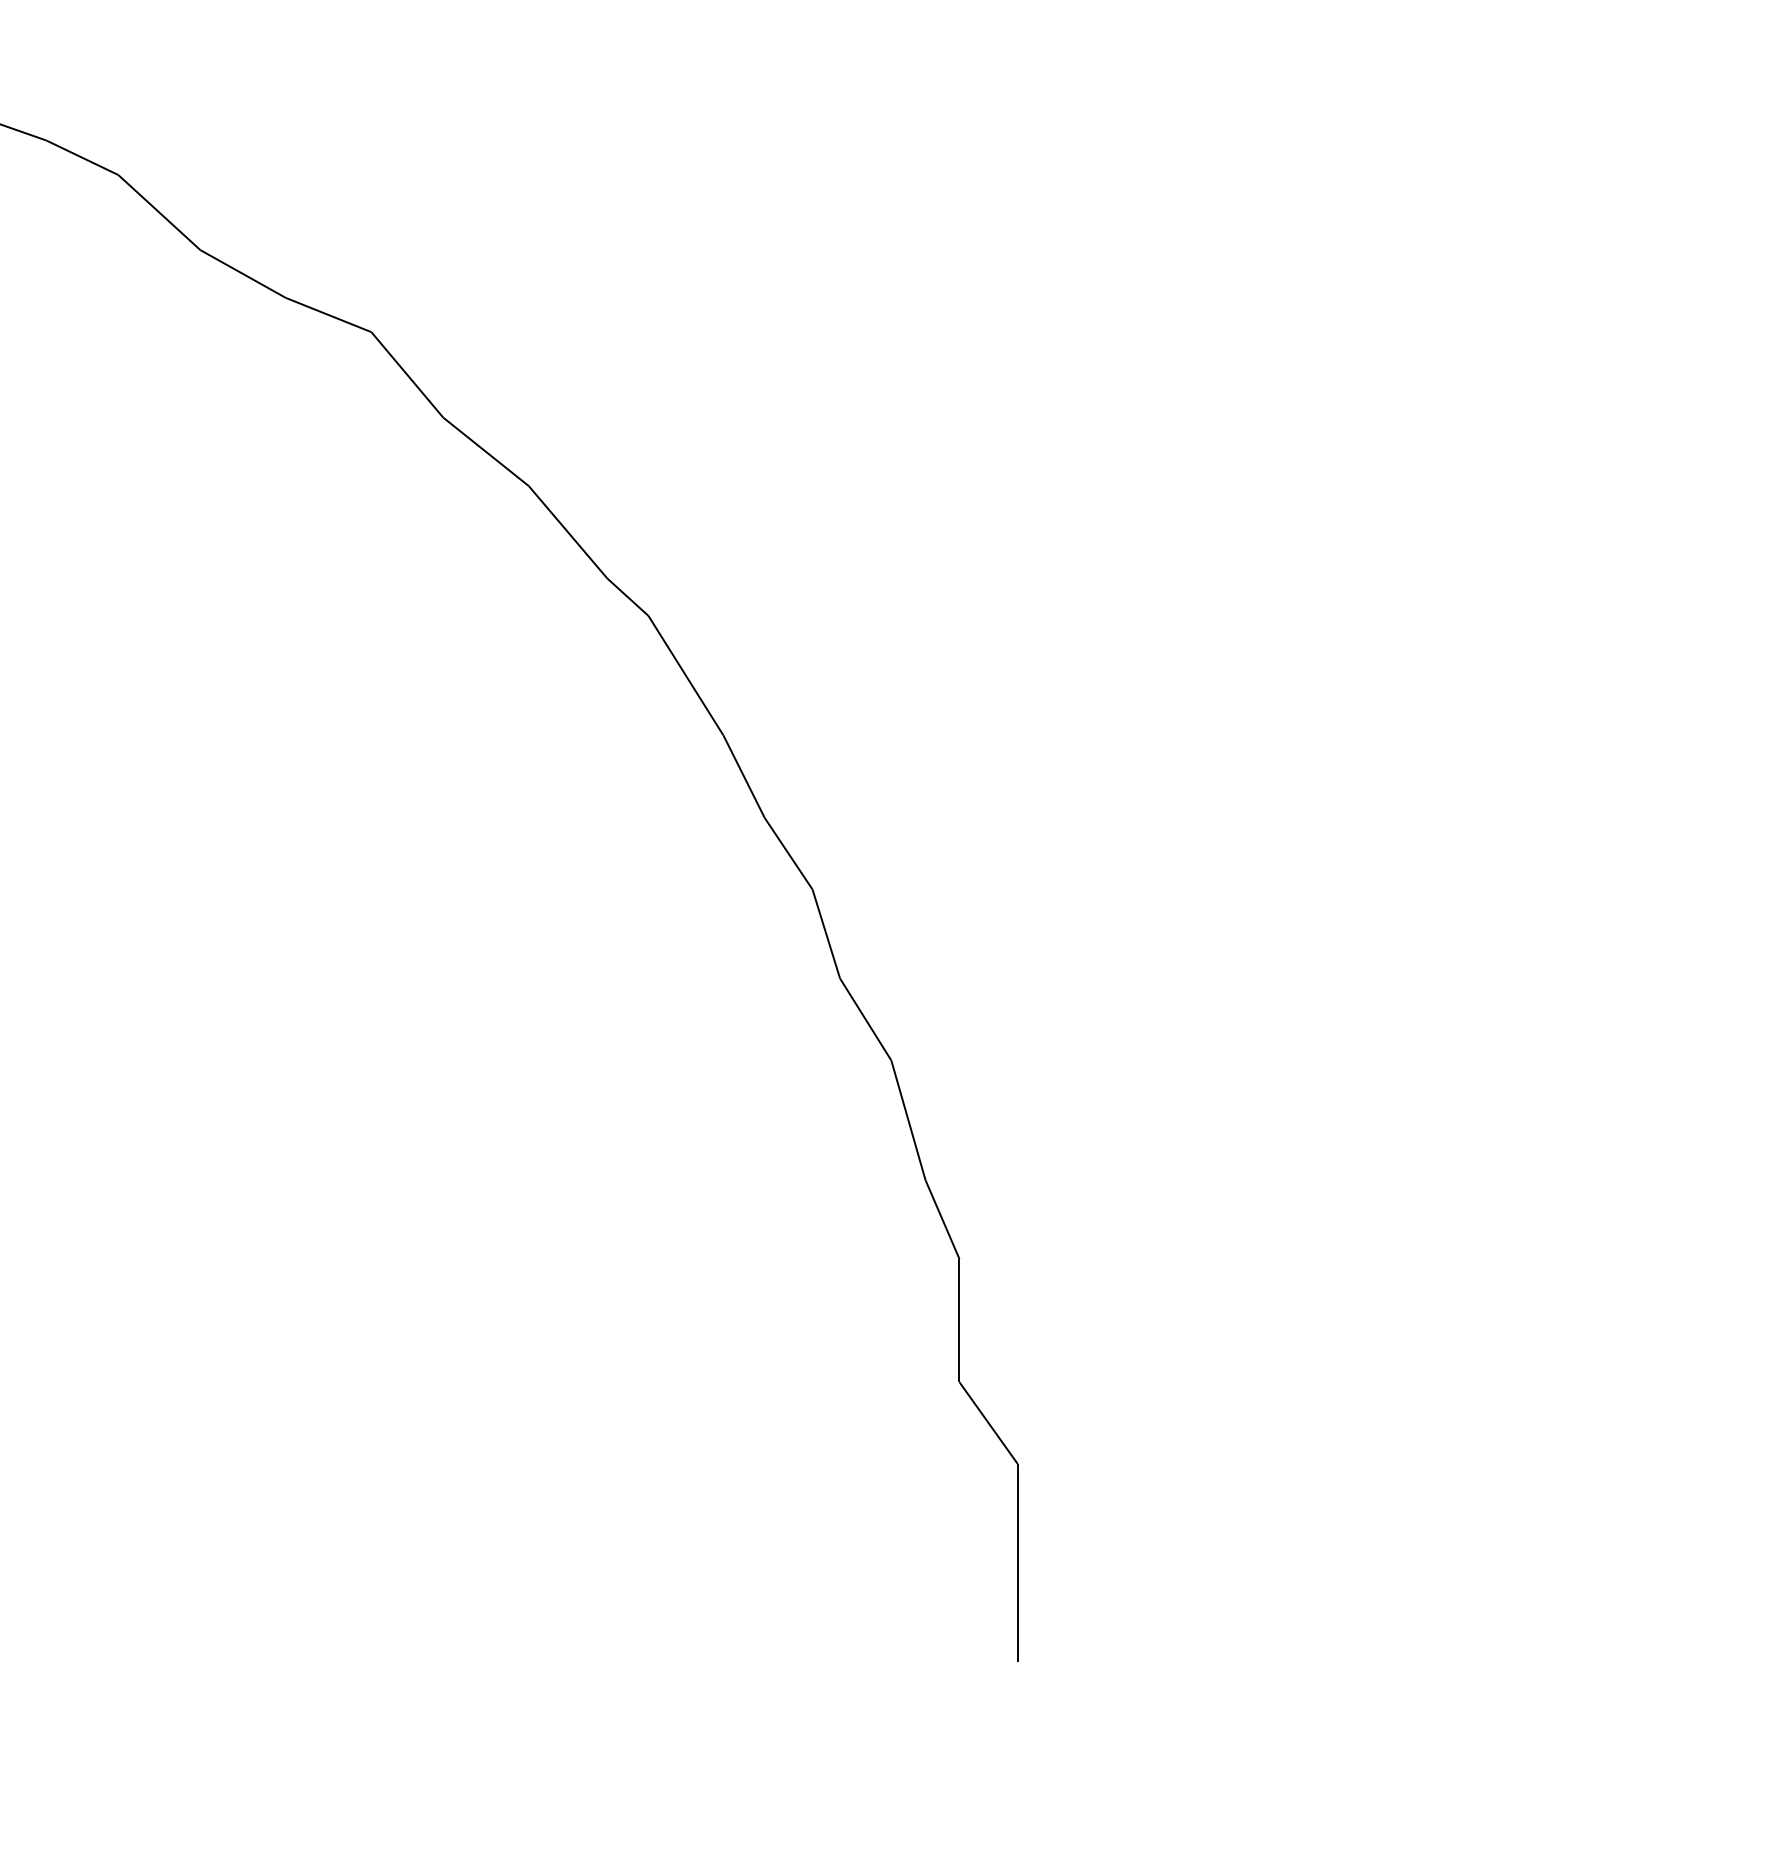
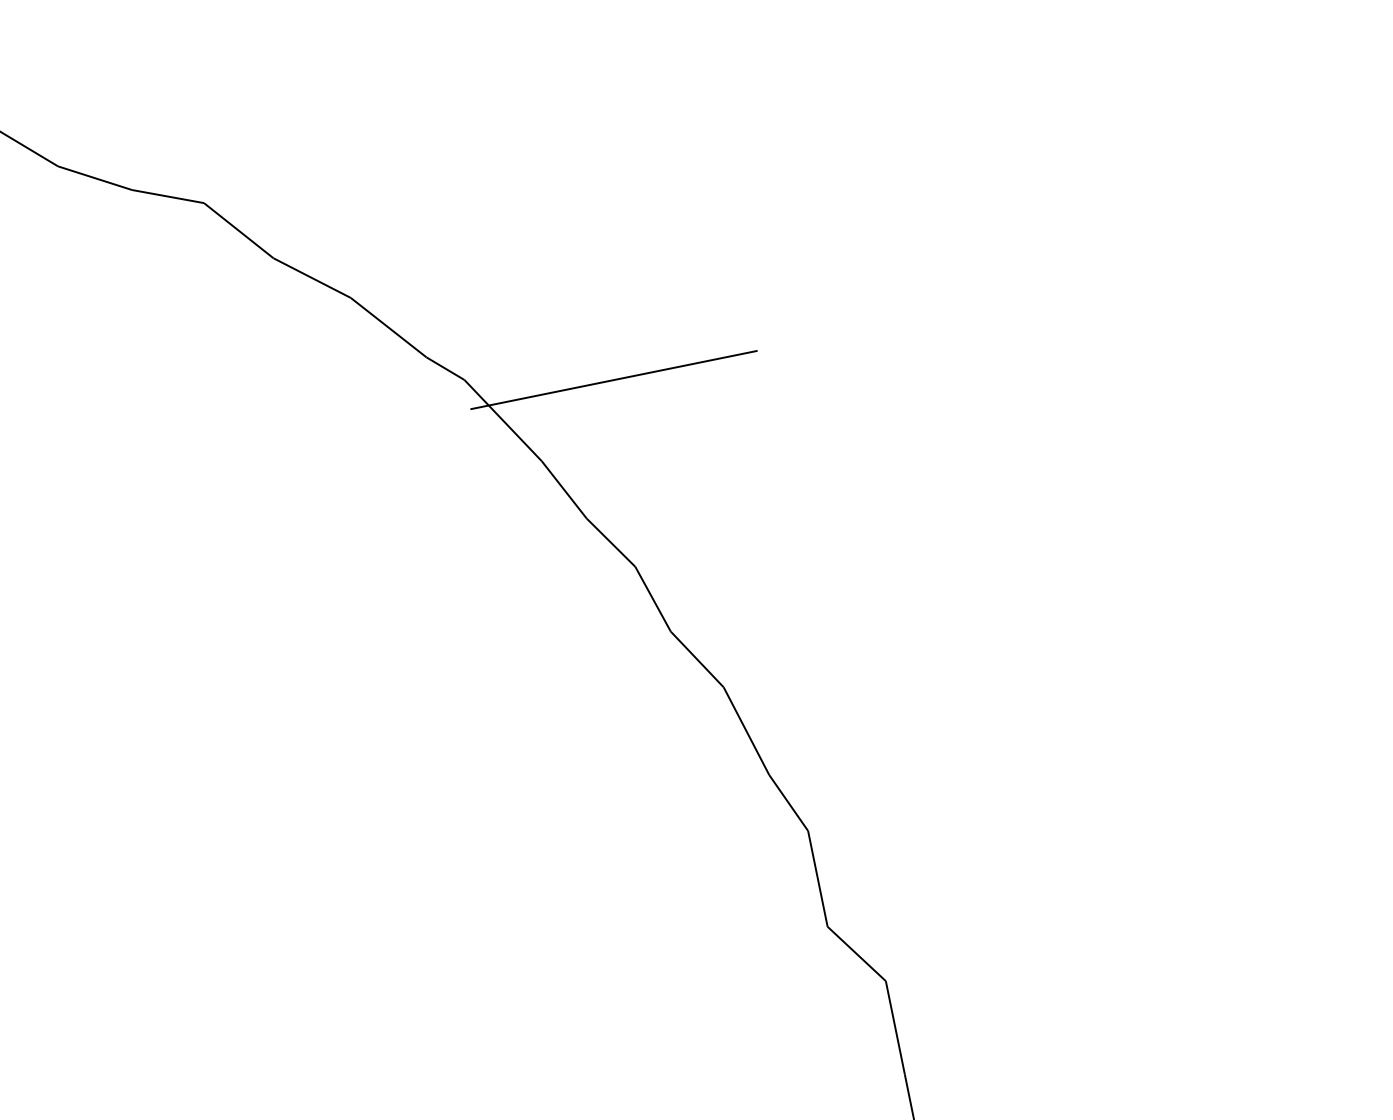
line: (832, 653) -> (613, 380), added

